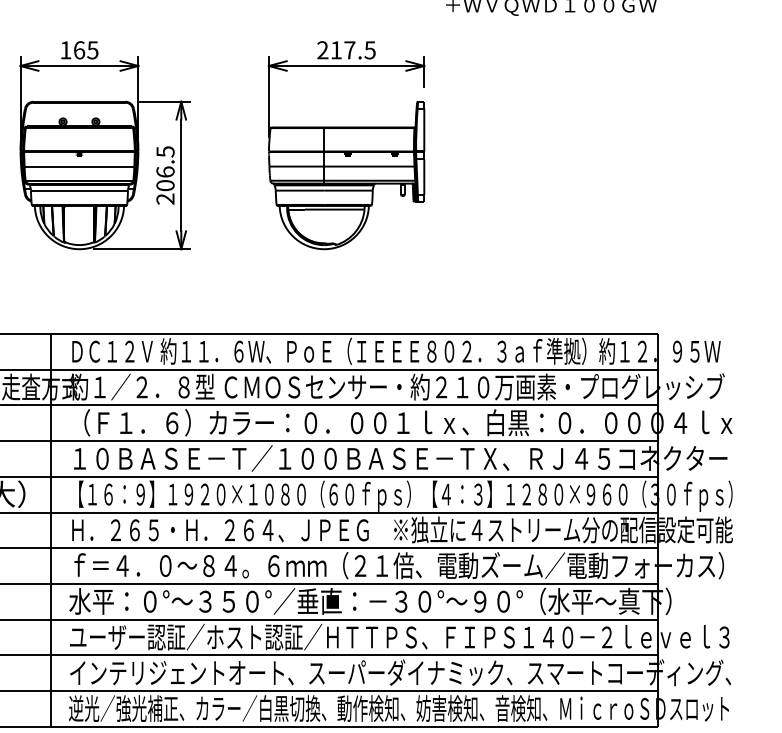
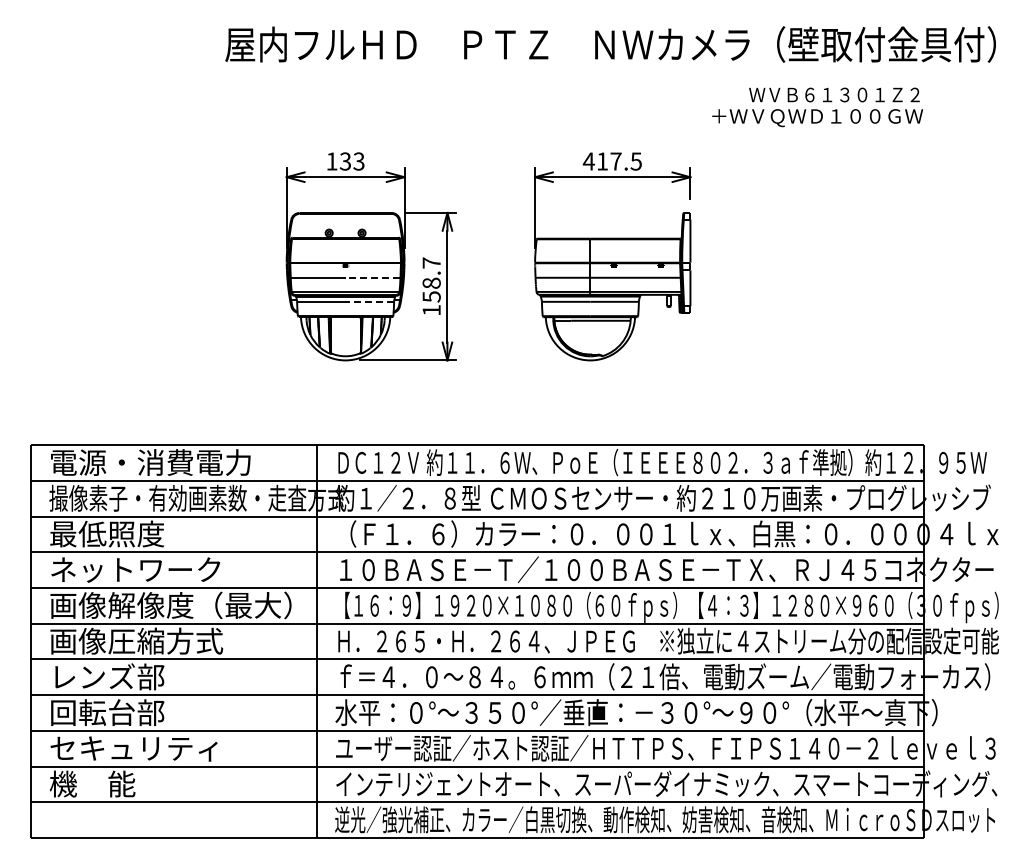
text: (85, 50) -> (351, 161), 165 -> 133
text: (322, 50) -> (588, 161), 217.5 -> 417.5
line: (106, 166) -> (372, 277), solid -> dashed
text: (165, 175) -> (431, 286), 206.5 -> 158.7
line: (103, 190) -> (369, 301), solid -> dashed

